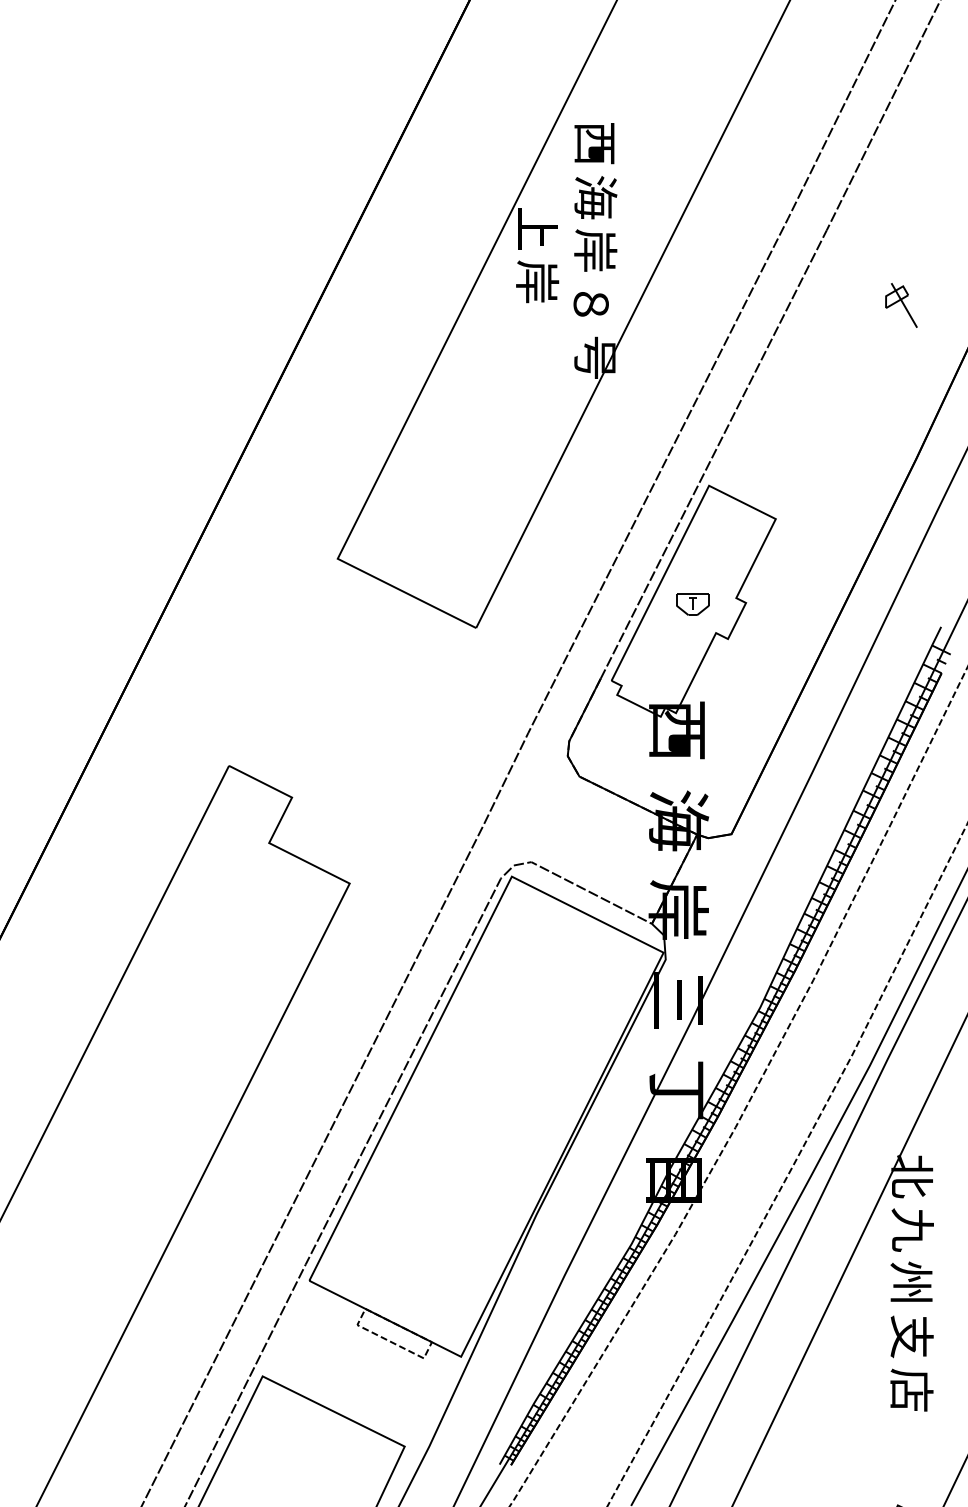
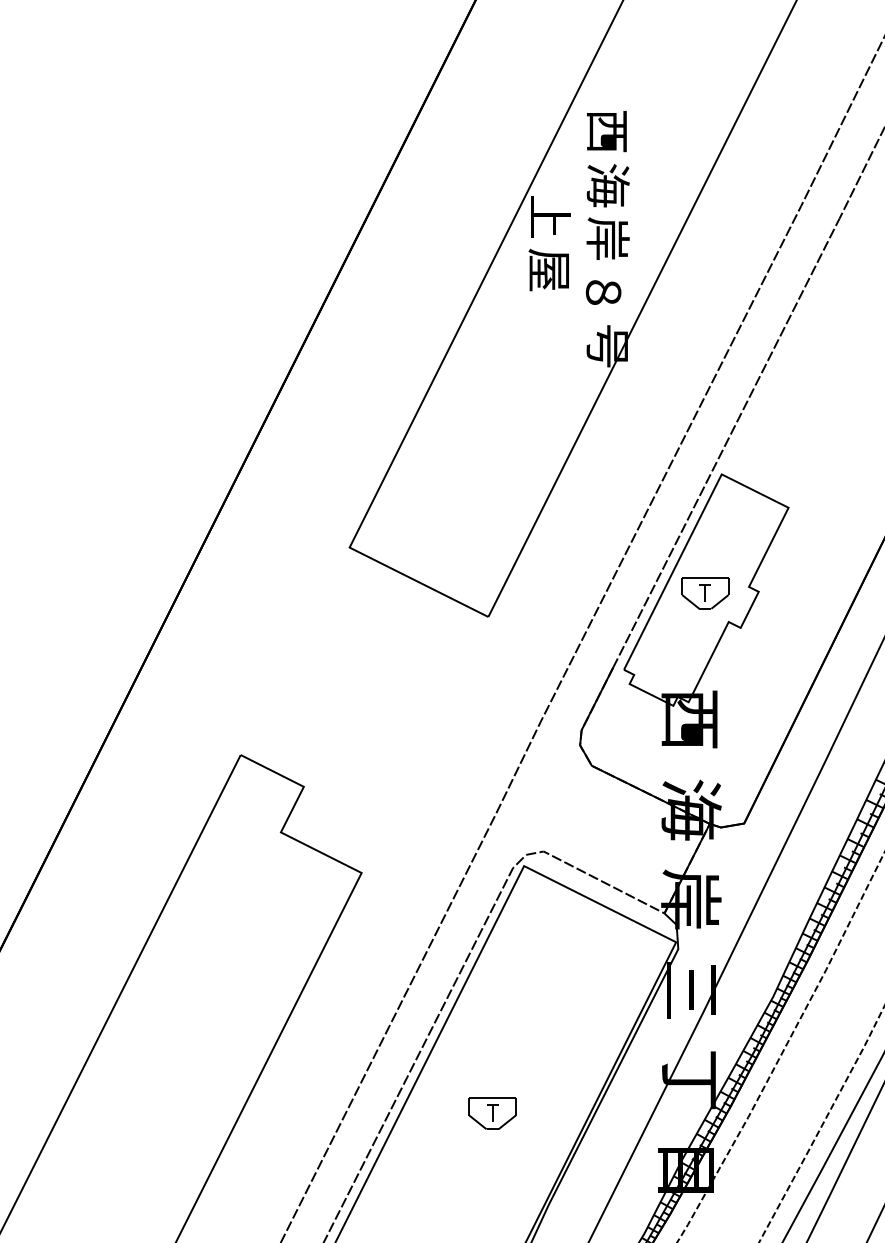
text: (537, 281) -> (549, 269), 岸 -> 屋
part: (692, 604) -> (705, 593), size x1.43
part: (480, 1123) -> (492, 1113), added

